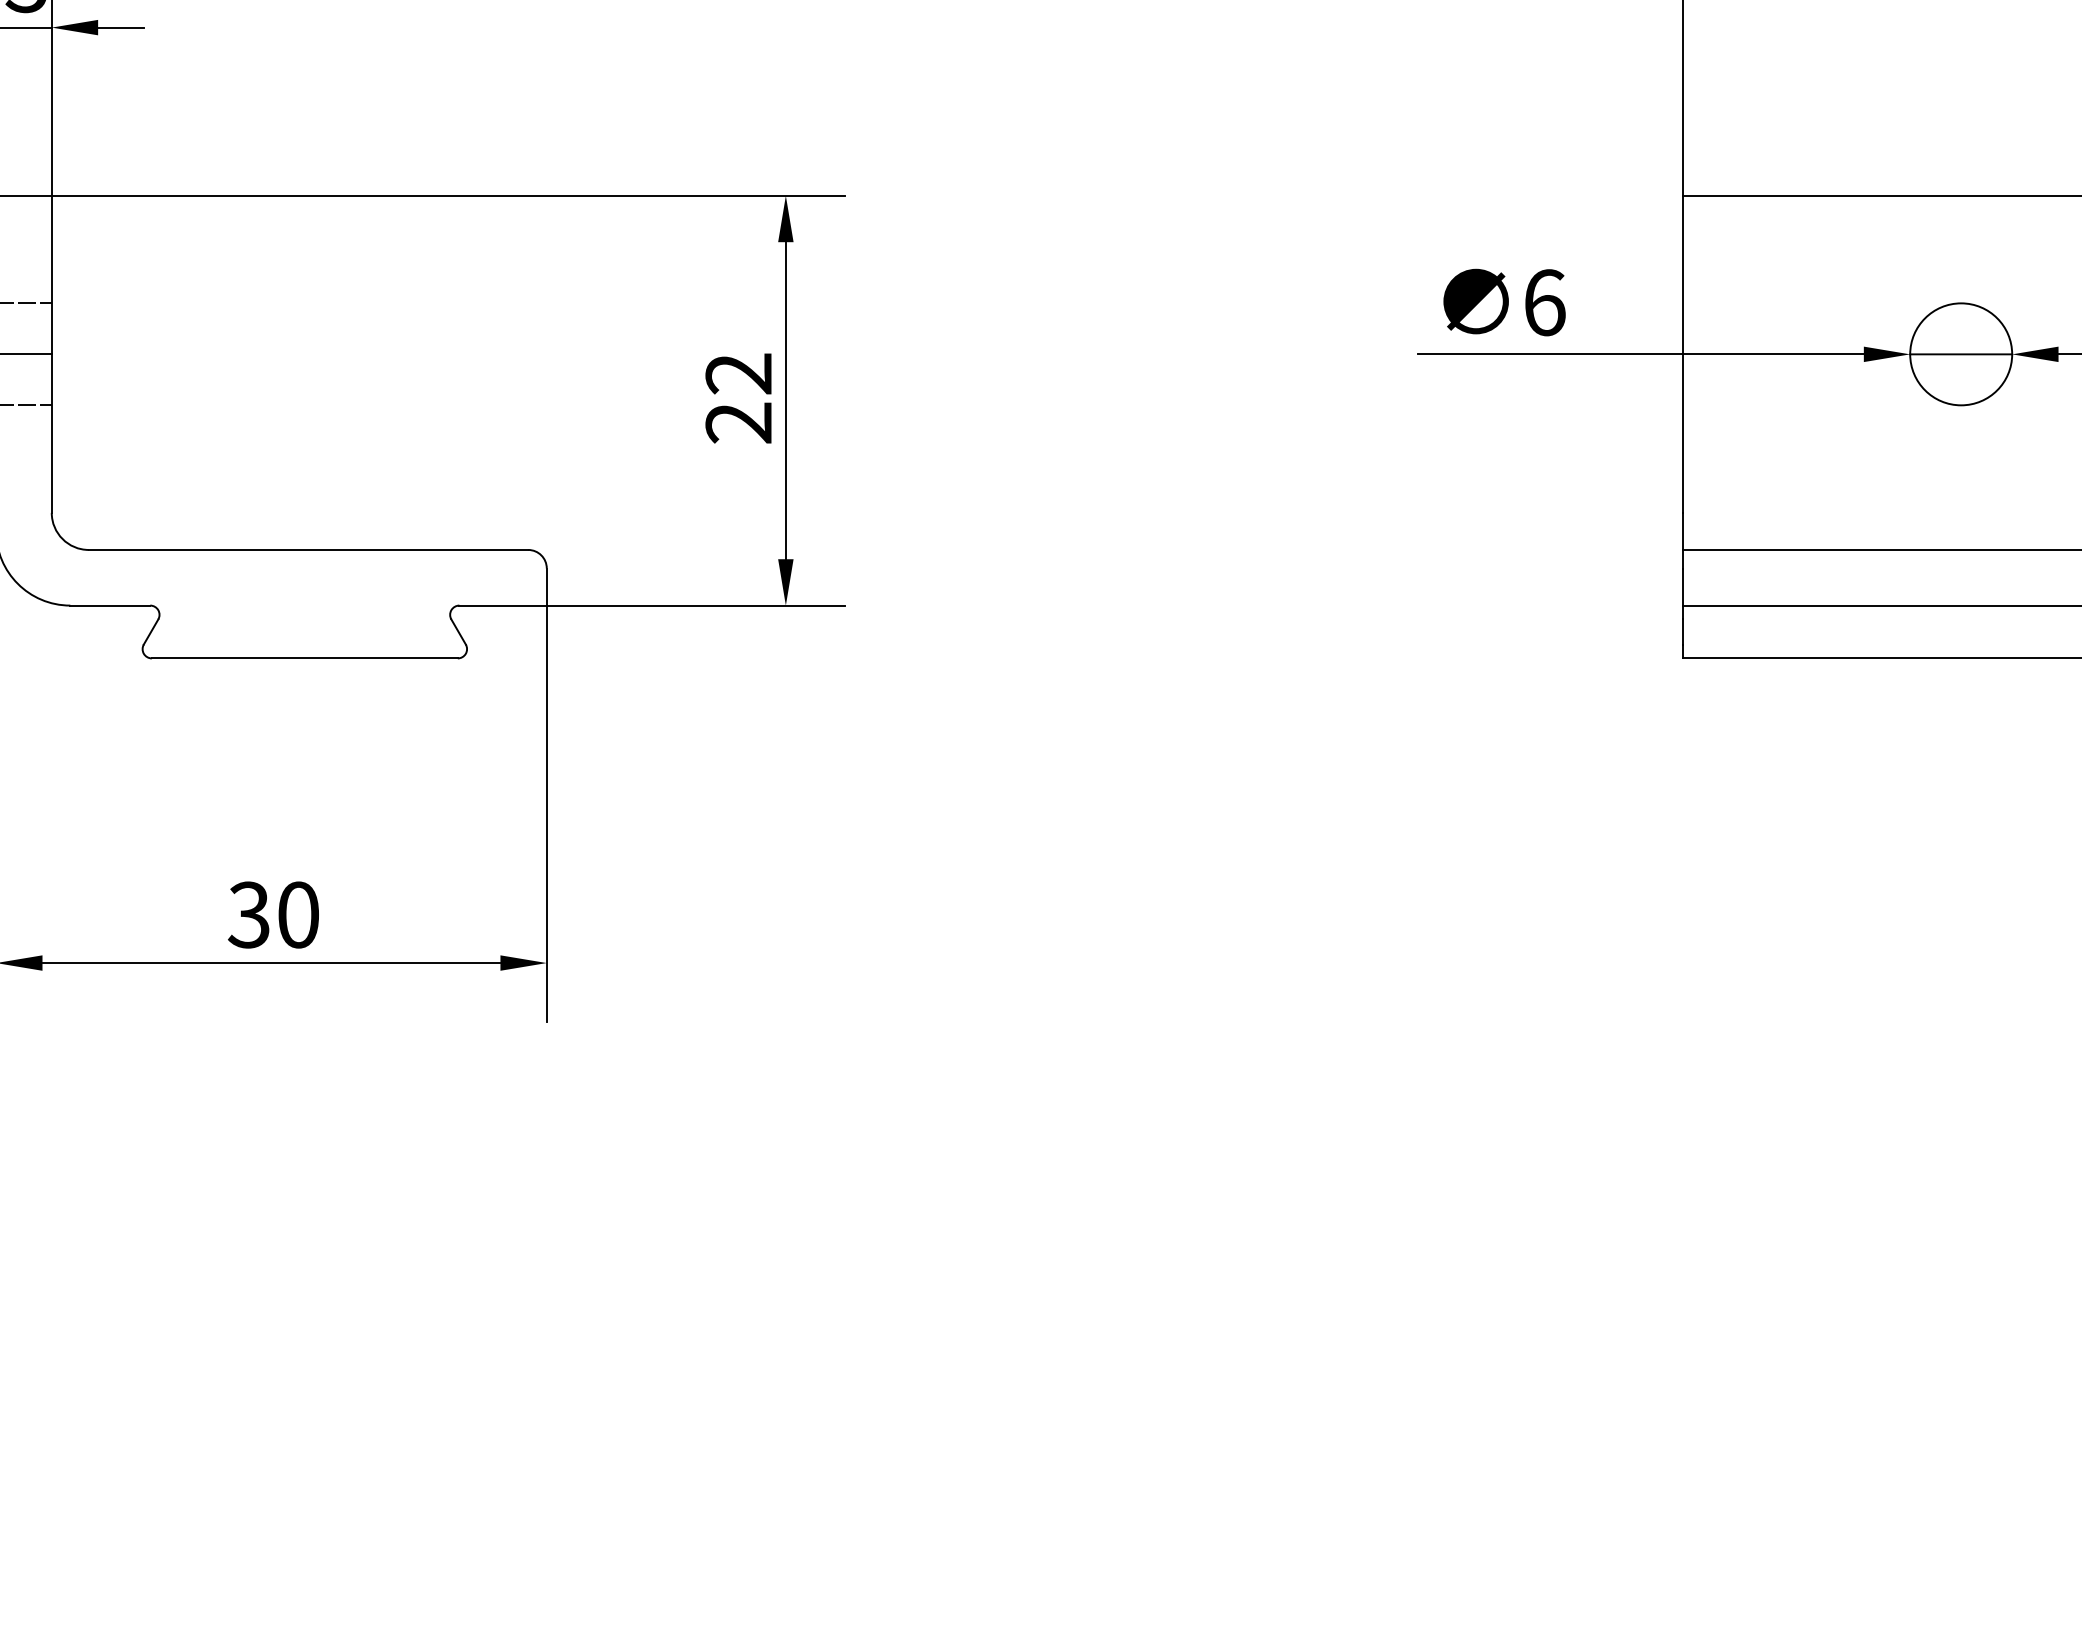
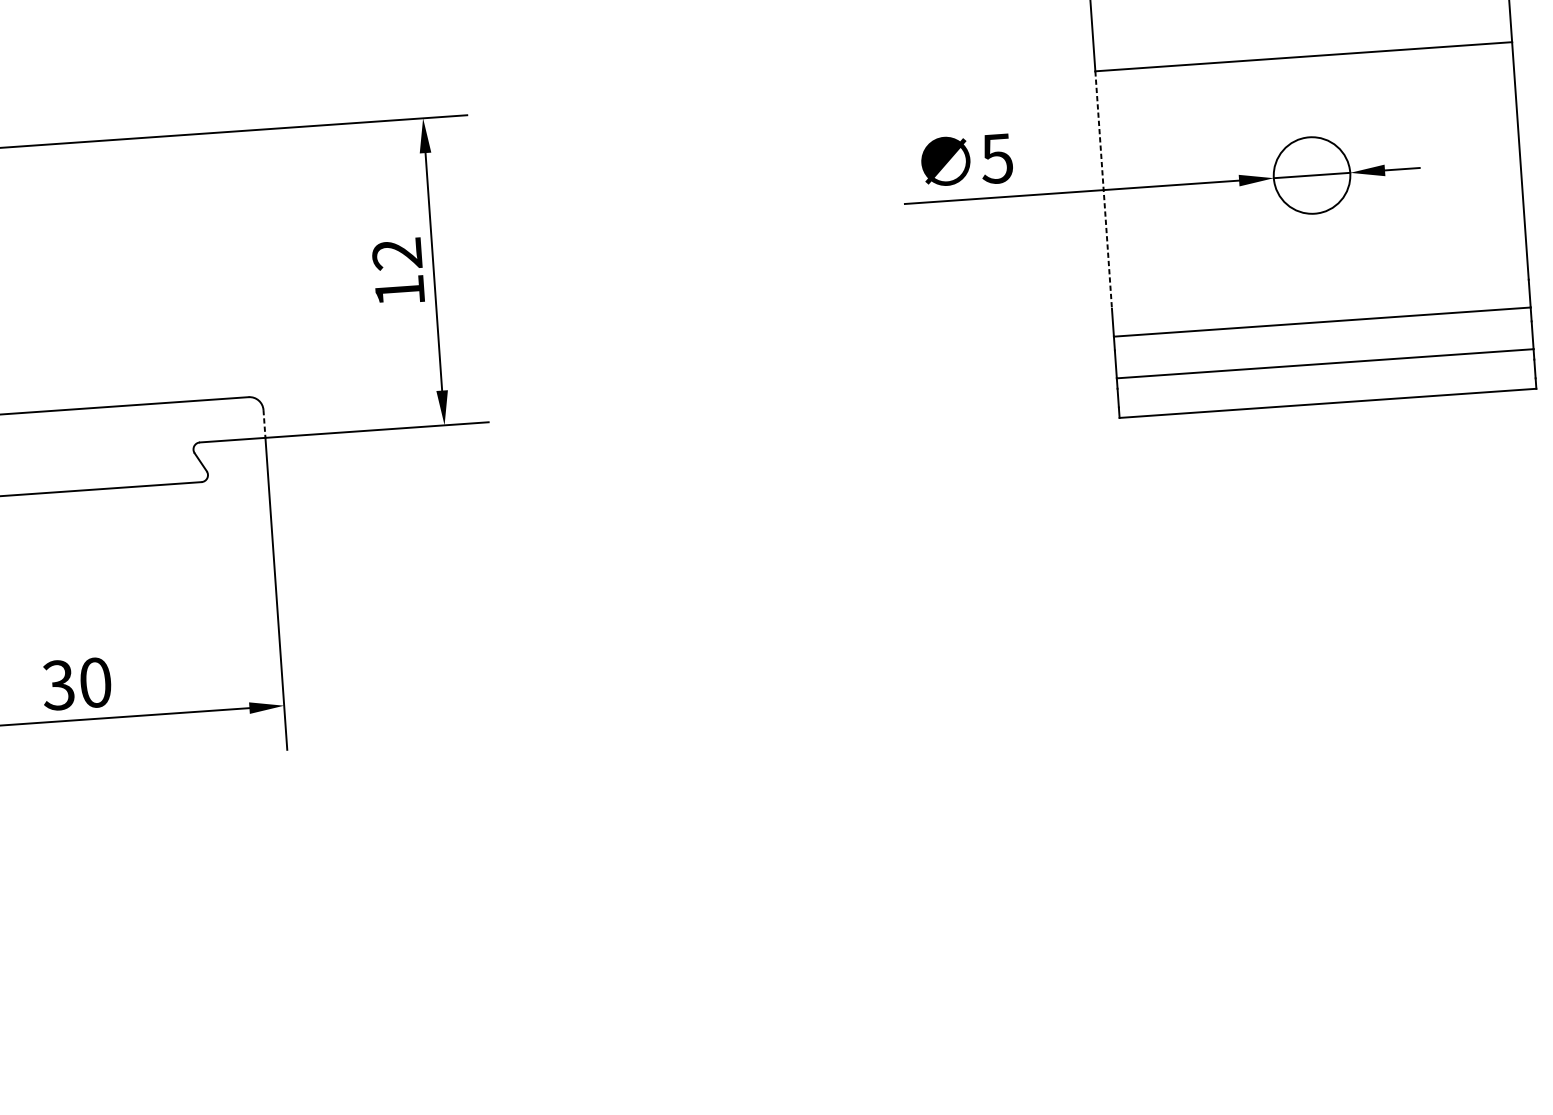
text: (1544, 302) -> (997, 158), 6 -> 5
line: (1683, 354) -> (1103, 190), solid -> dashed
text: (738, 422) -> (399, 290), 22 -> 12
line: (546, 587) -> (264, 424), solid -> dashed

